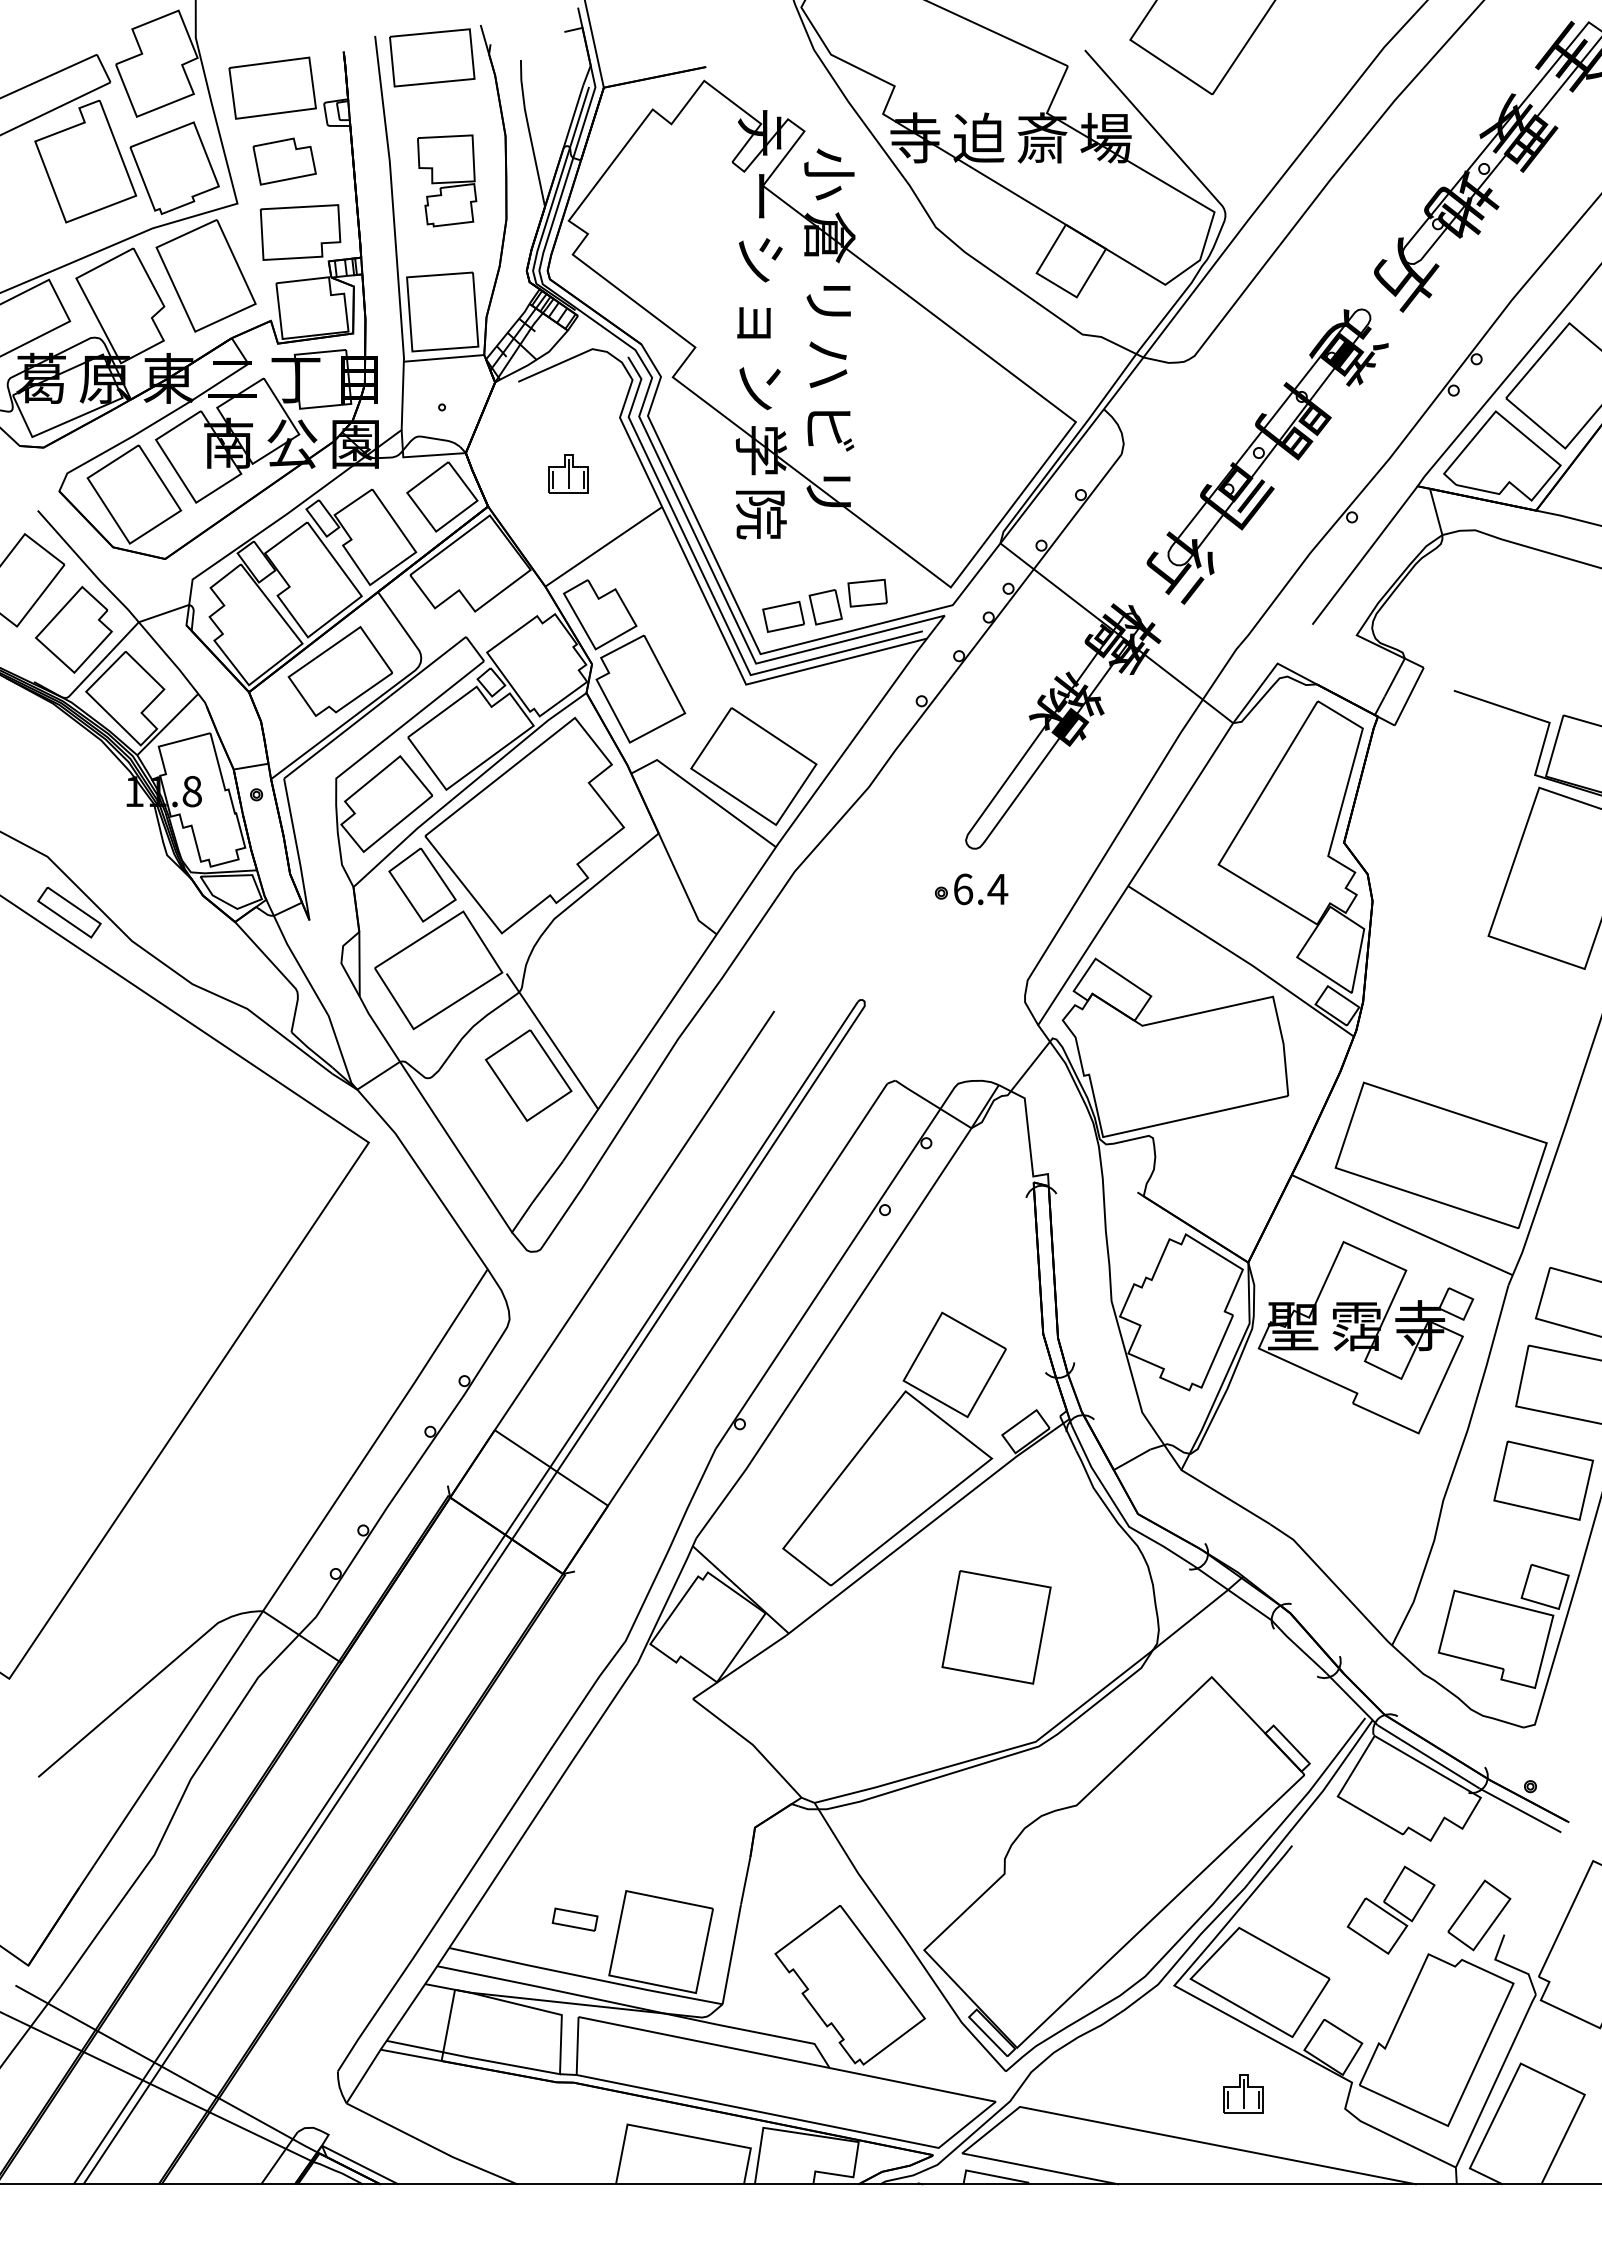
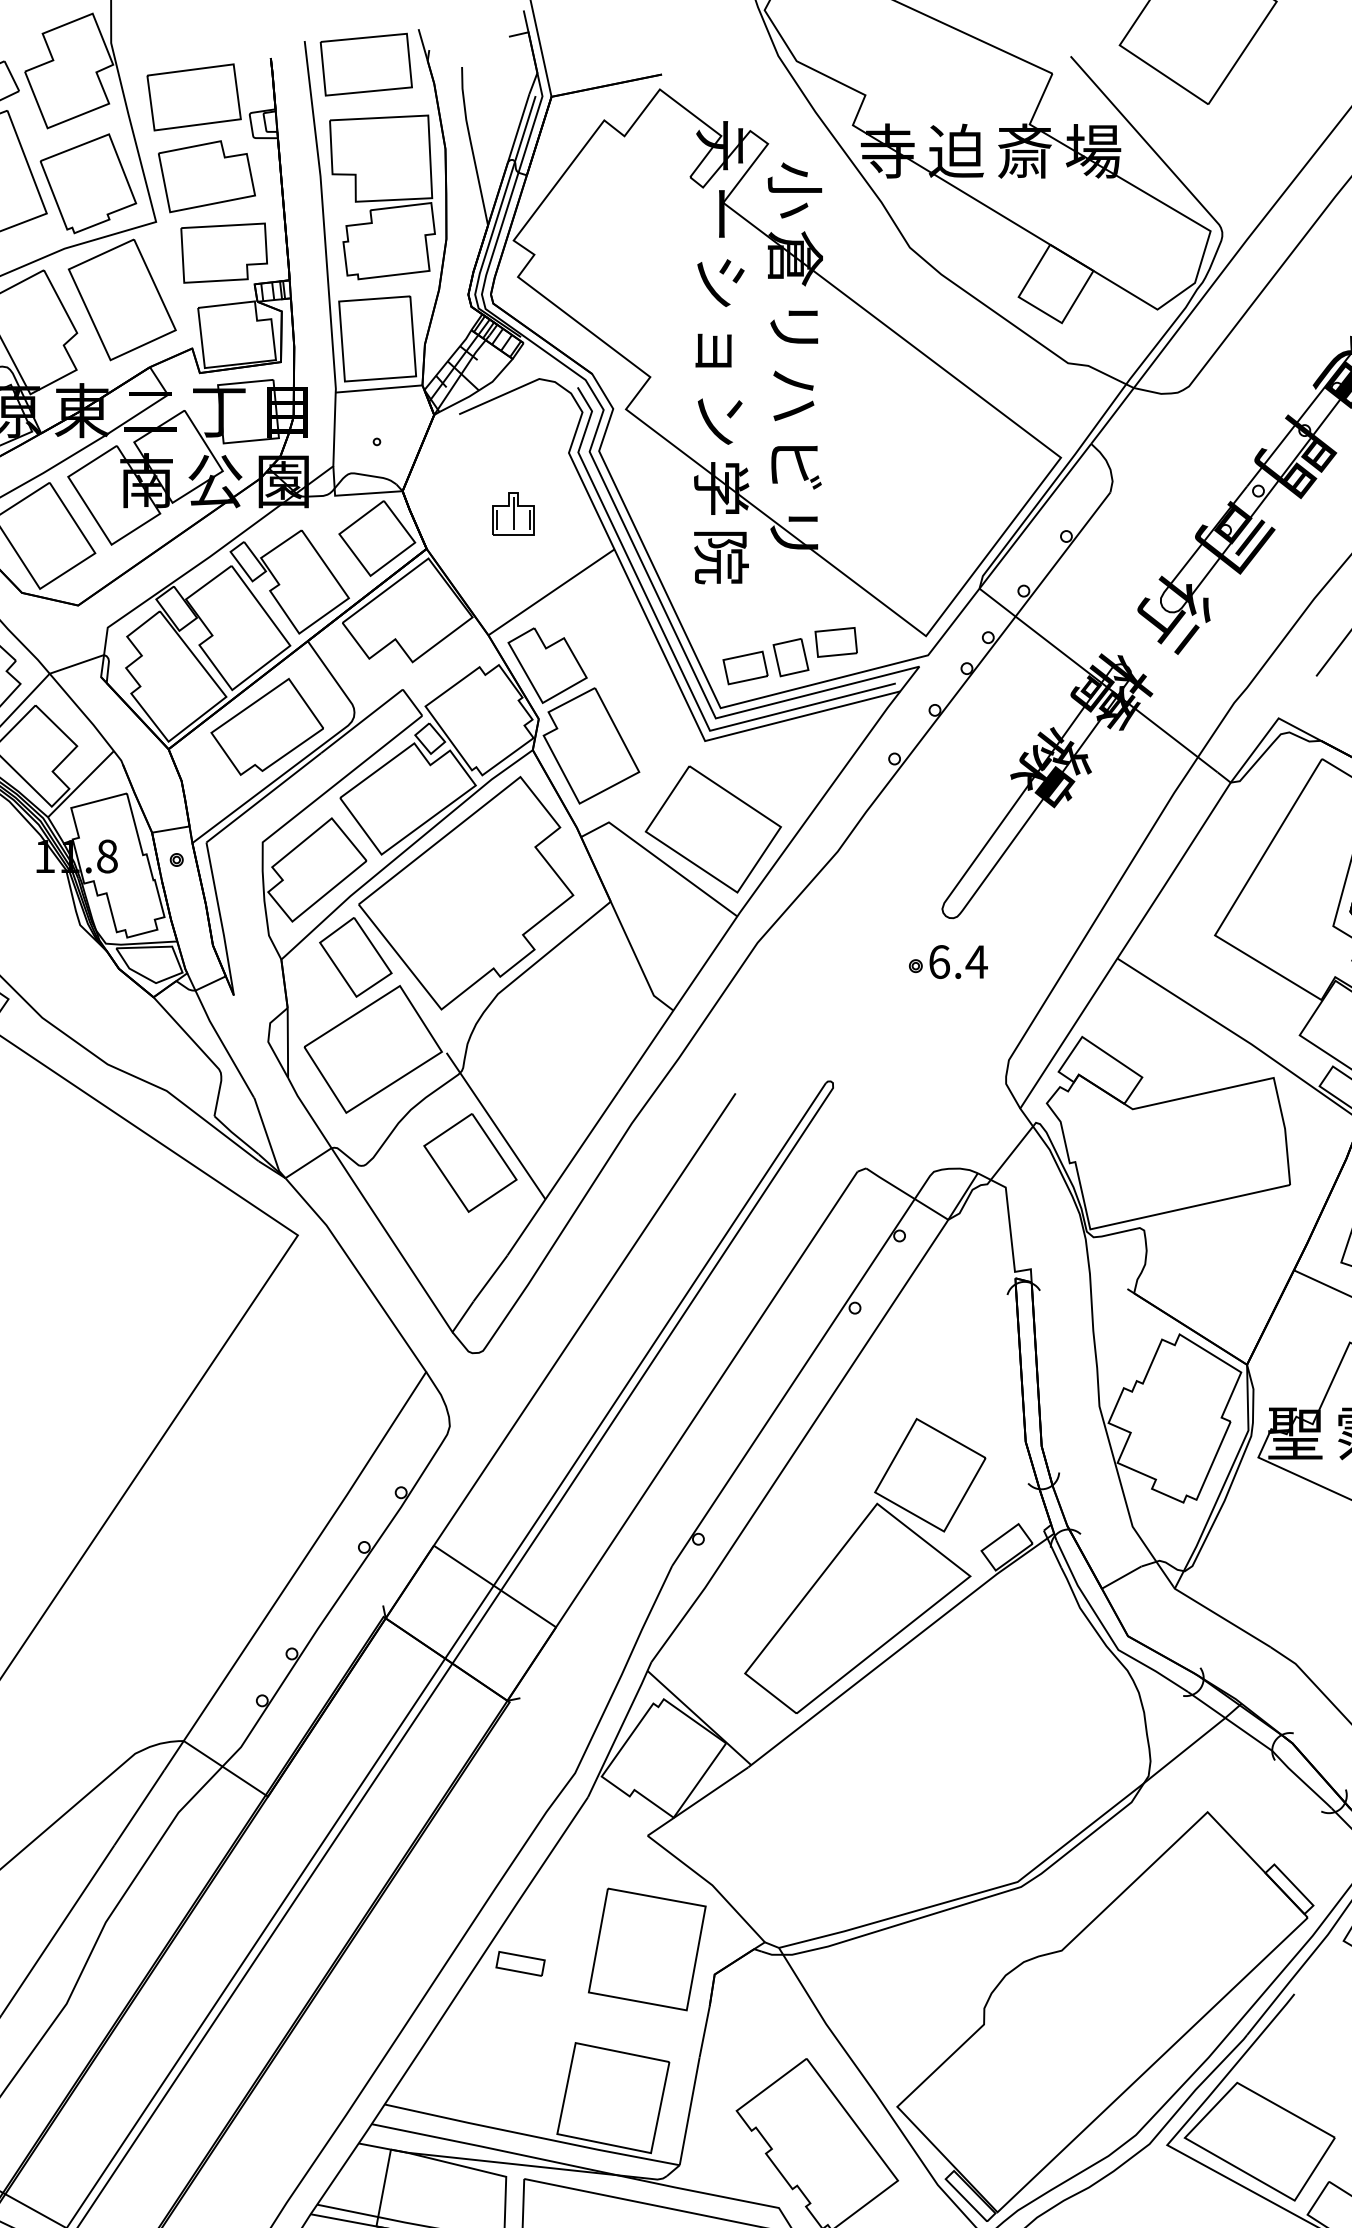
part: (284, 161) -> (206, 176), size x1.43
part: (446, 180) -> (381, 197), size x1.67
part: (996, 1627) -> (647, 1949), moved
part: (574, 1919) -> (519, 1963), moved

